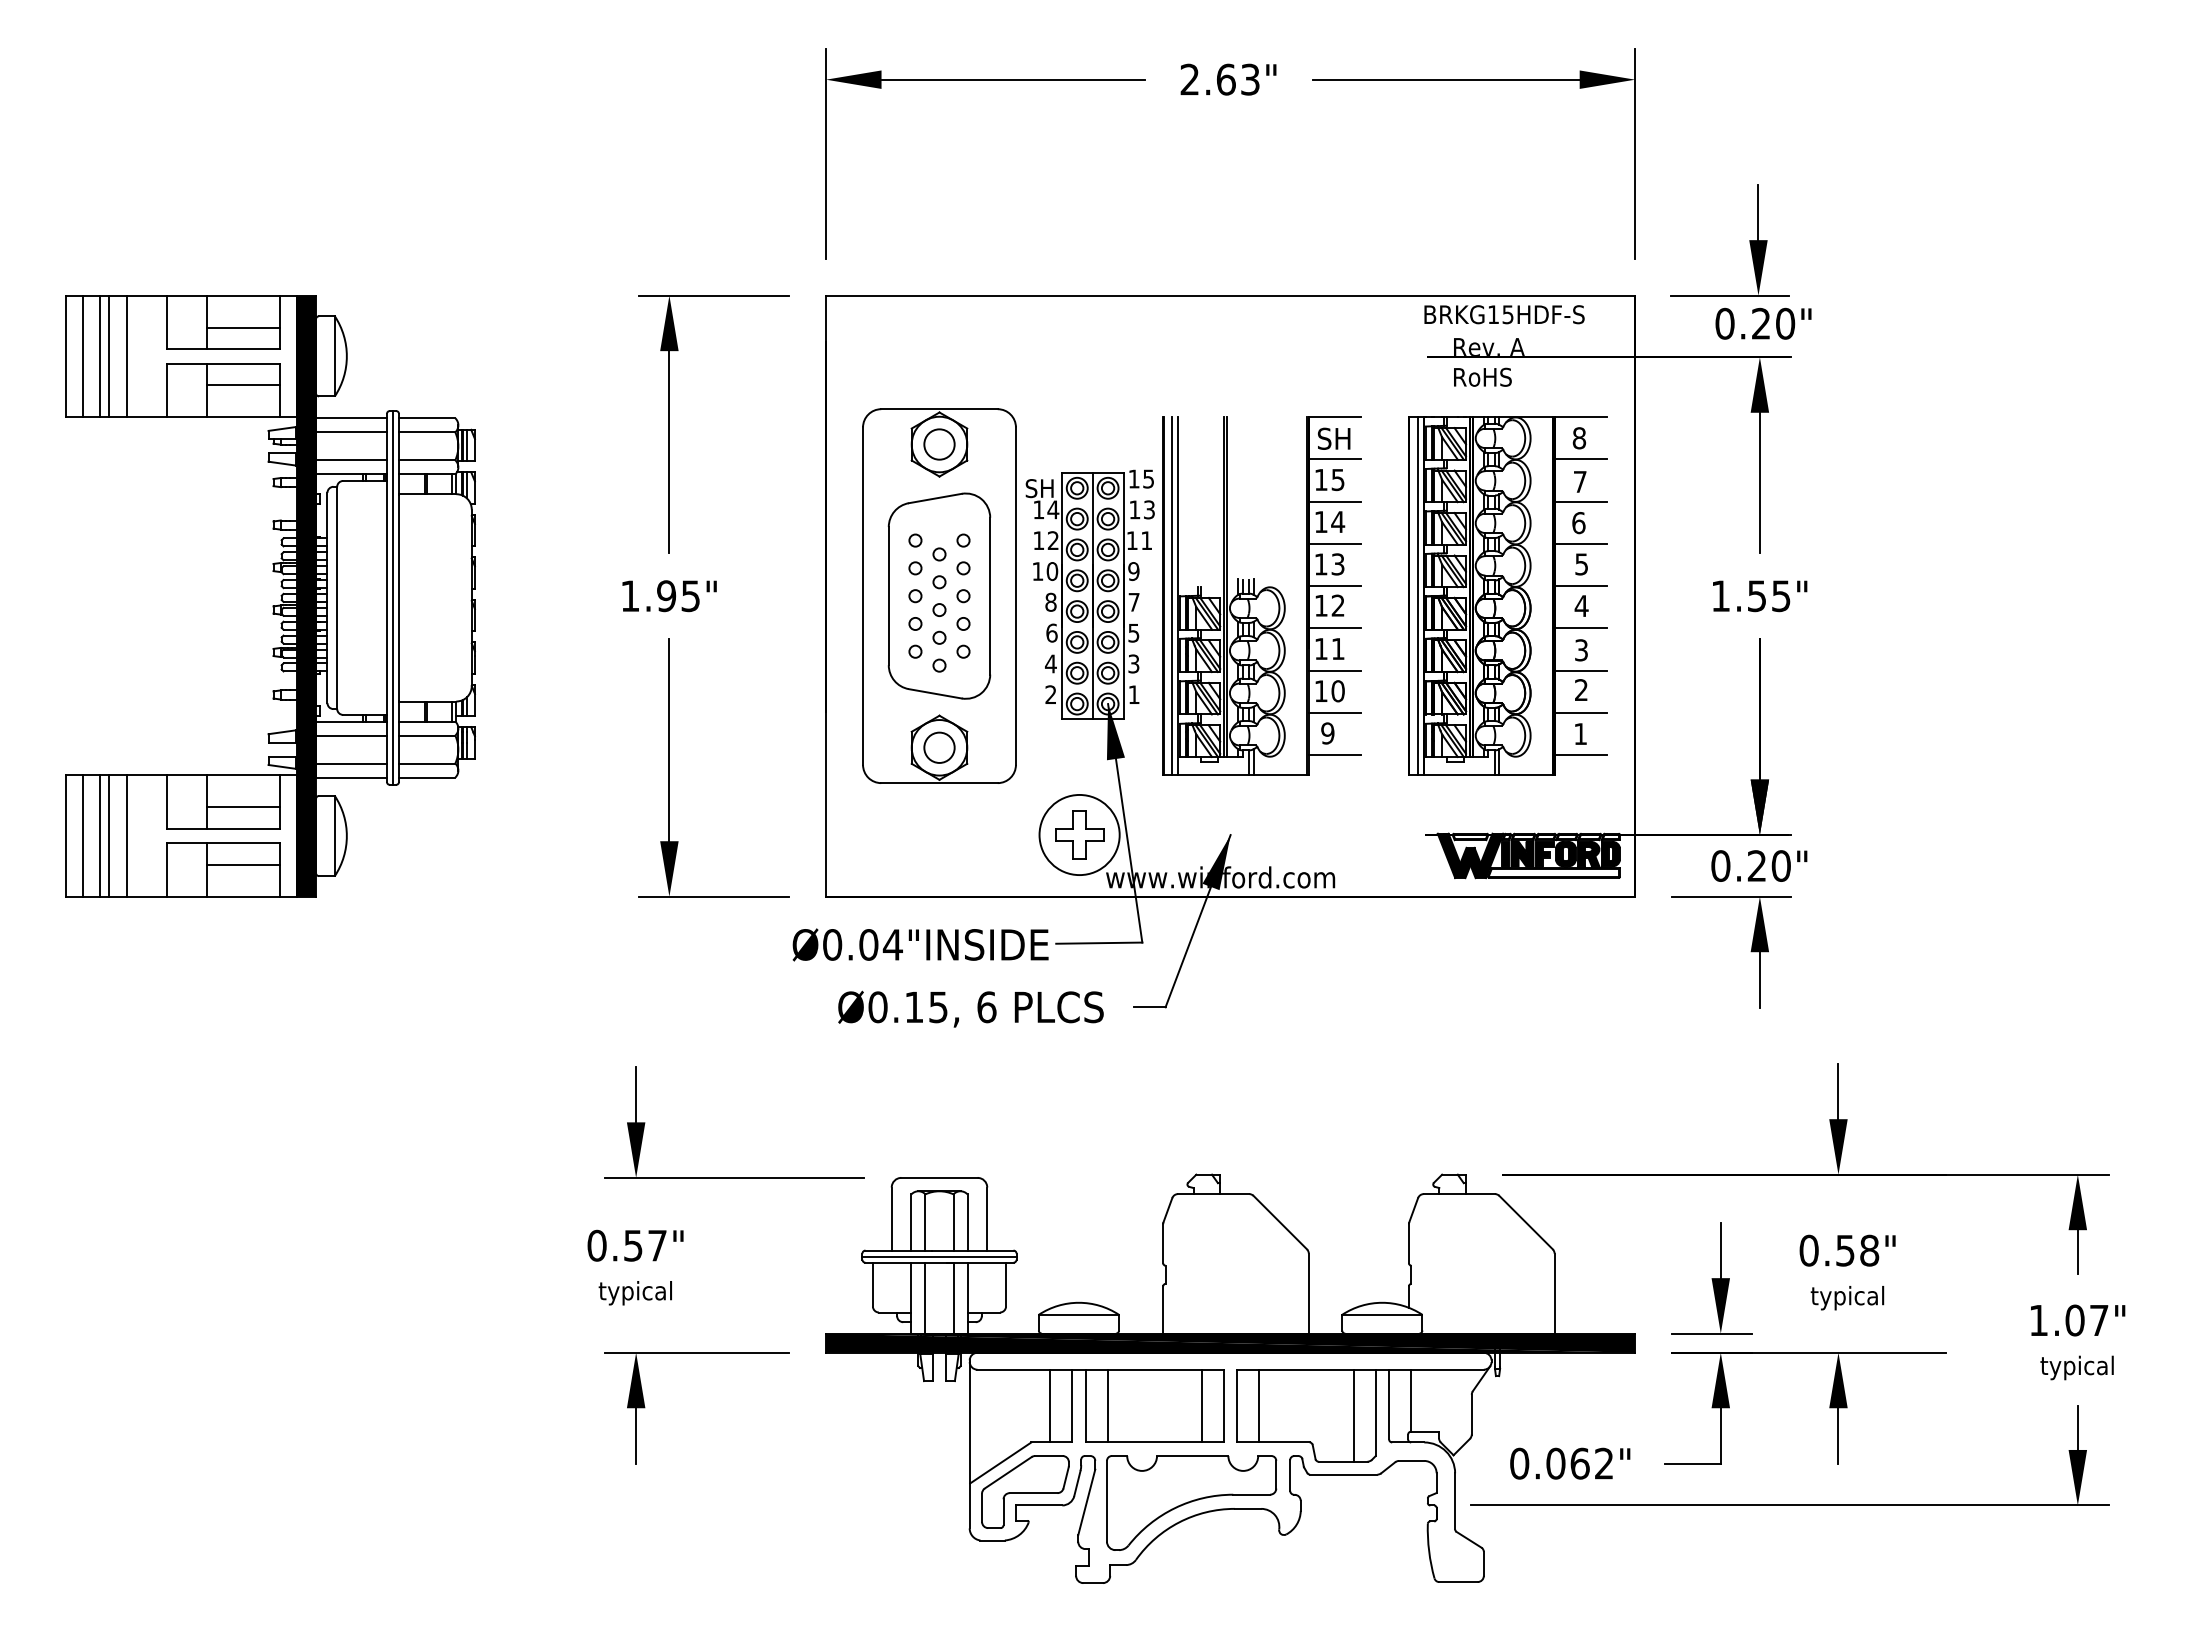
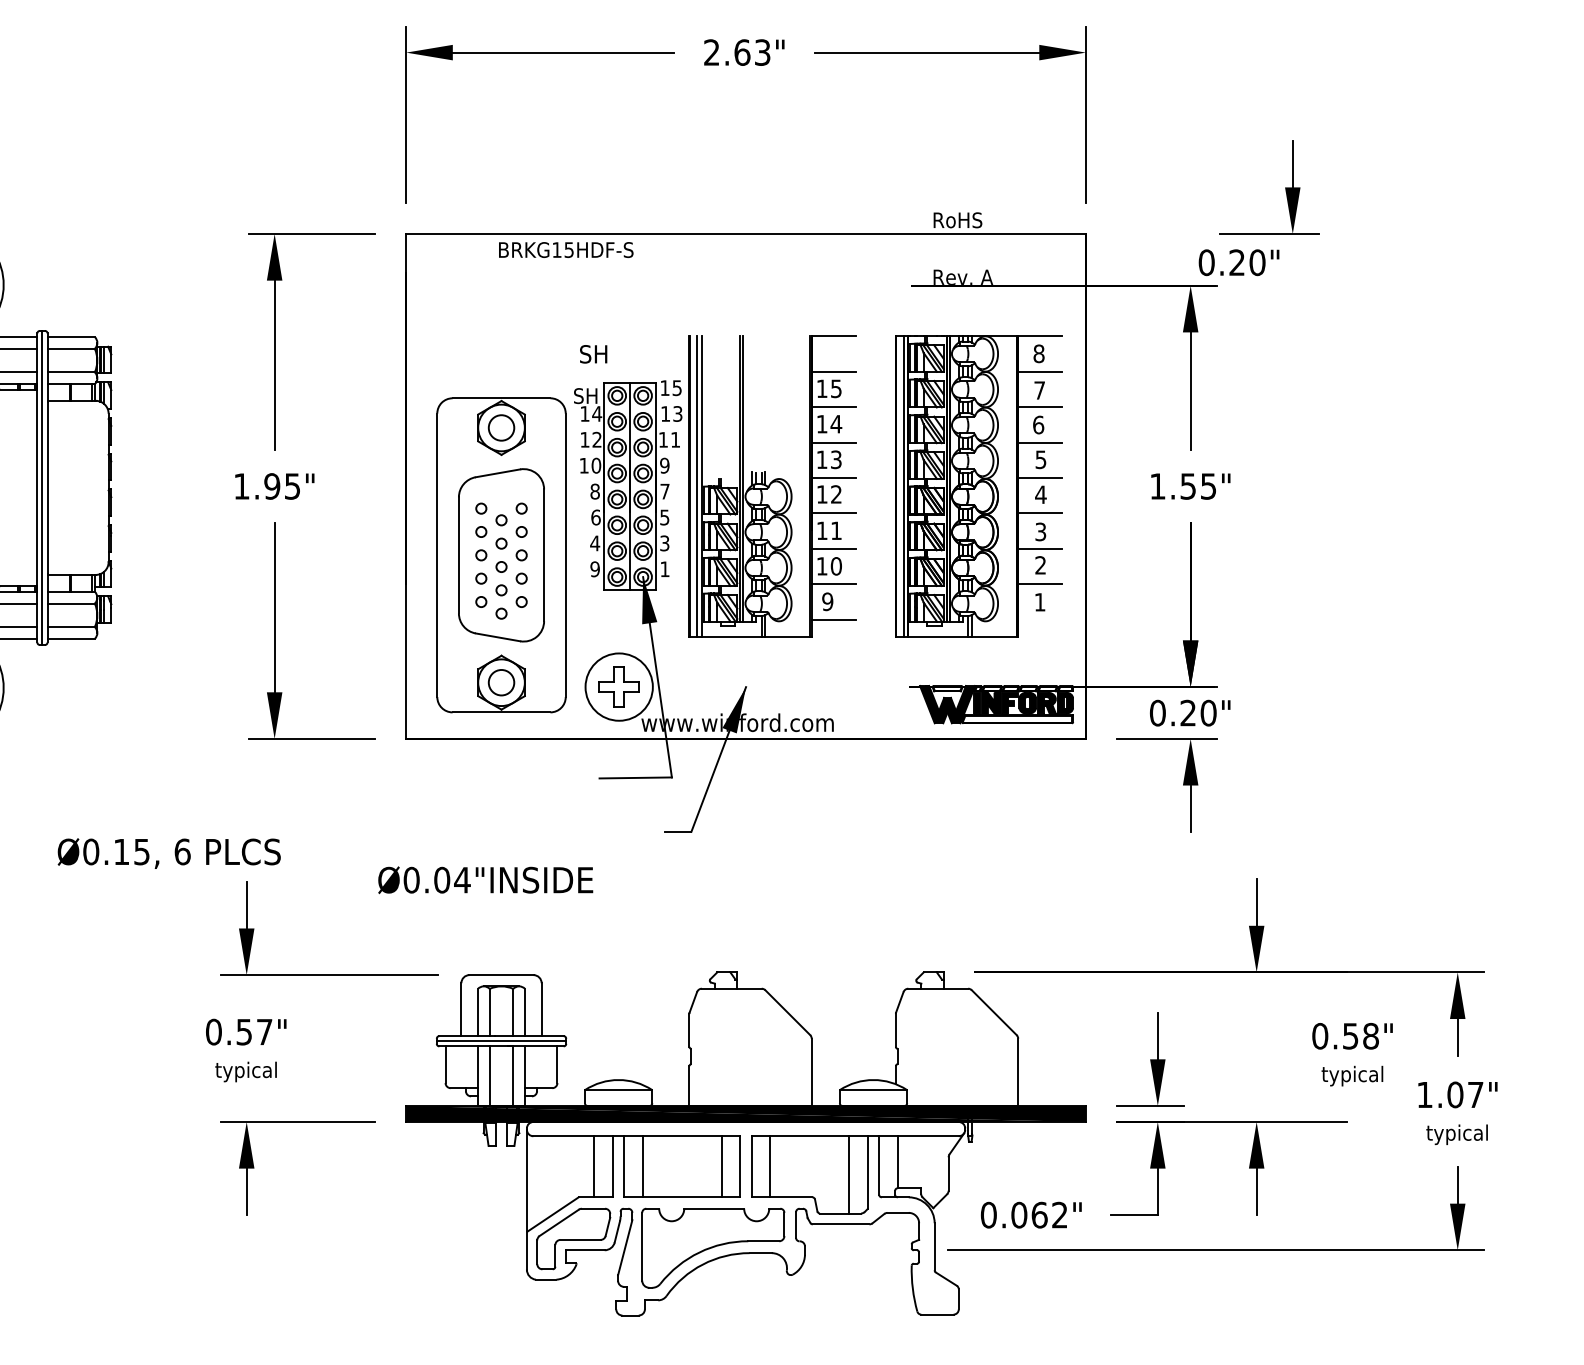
part: (1749, 240) -> (1285, 187), moved
text: (1504, 314) -> (566, 249), moved
text: (1763, 323) -> (1239, 262), moved
text: (1482, 376) -> (957, 219), moved
text: (1334, 438) -> (593, 354), moved
part: (939, 595) -> (501, 554), moved
text: (1050, 694) -> (594, 569), 2 -> 9
line: (1580, 755) -> (1039, 620), removed
text: (920, 944) -> (485, 879), moved
text: (970, 1008) -> (168, 852), moved
text: (1847, 1272) -> (1352, 1054), moved

